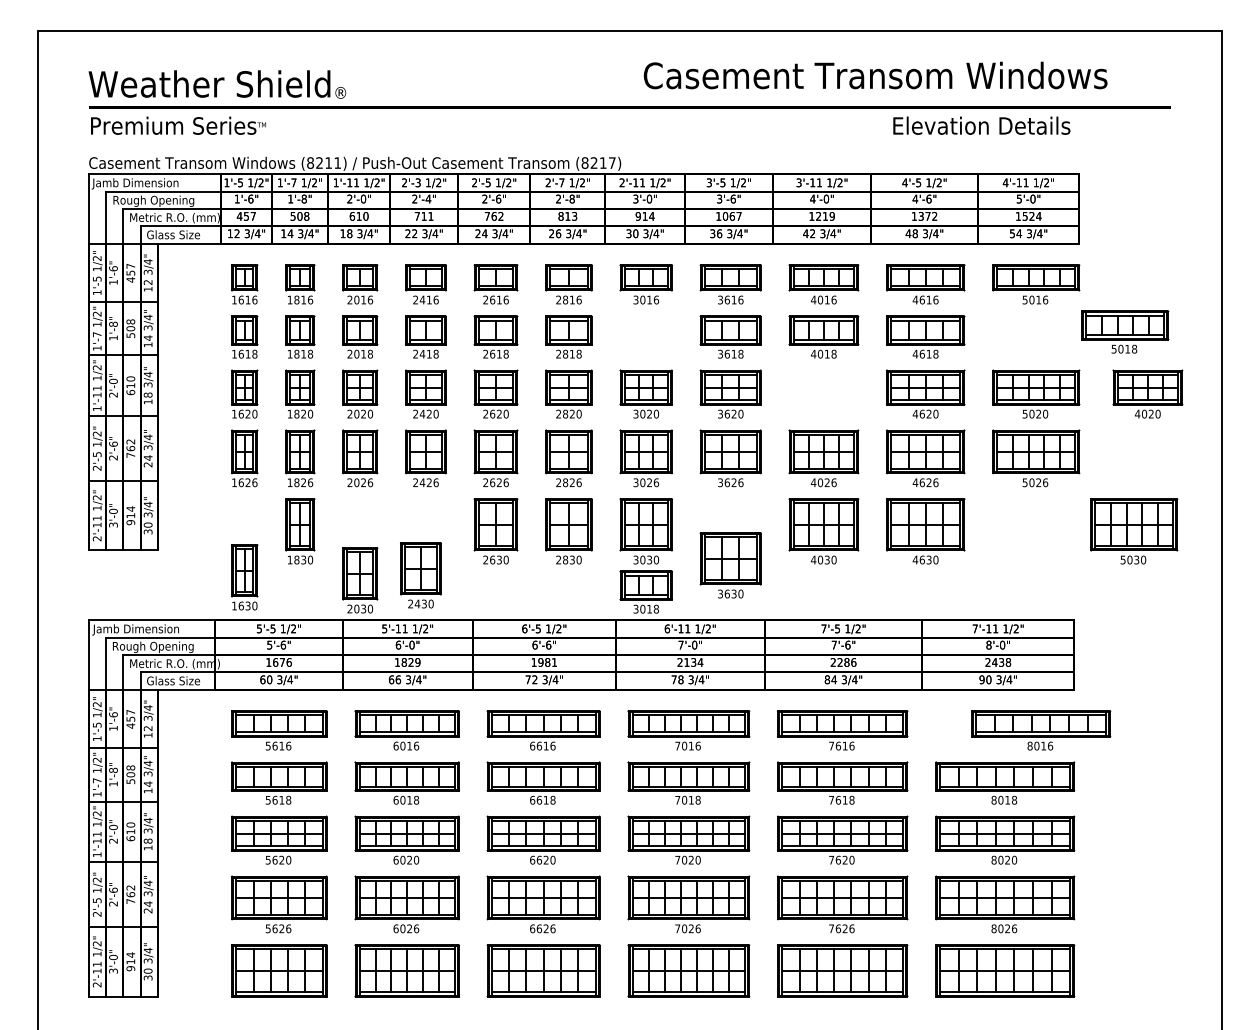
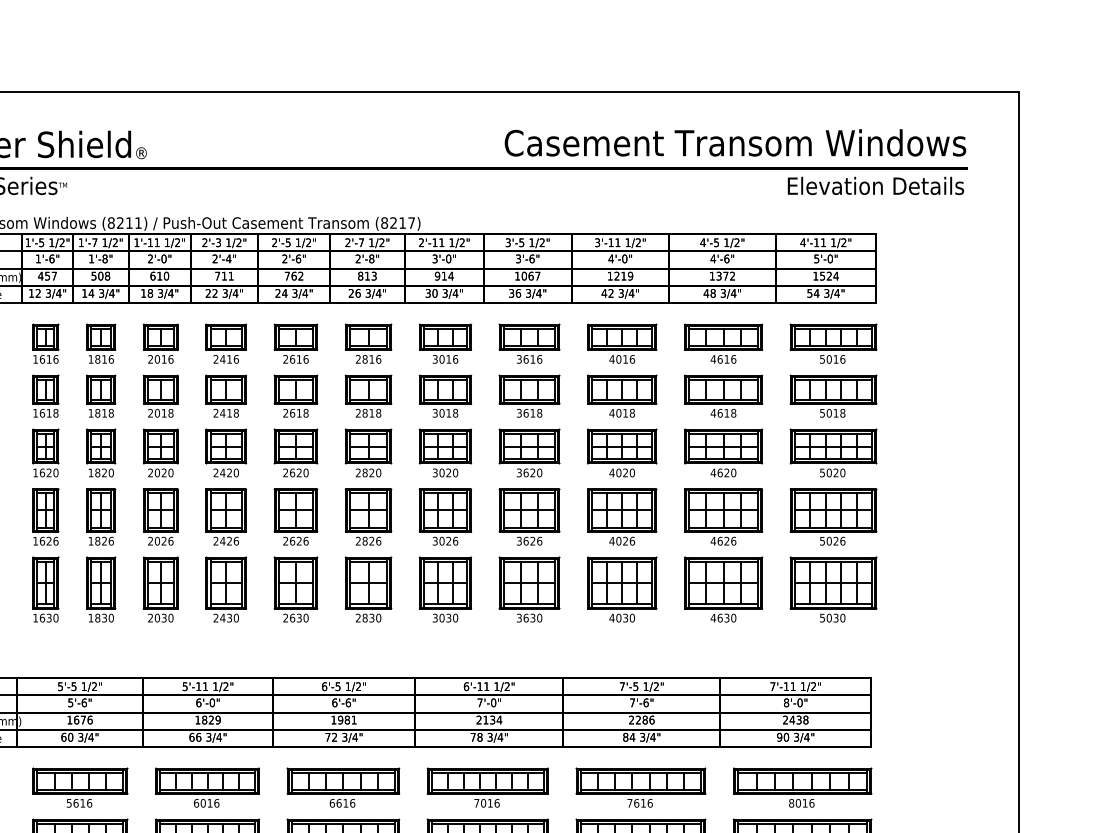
text: (875, 75) -> (735, 142), moved
text: (981, 125) -> (875, 185), moved
part: (1125, 331) -> (833, 395), moved
part: (1147, 393) -> (621, 452), moved
part: (1134, 531) -> (833, 589), moved
part: (730, 565) -> (529, 589), moved
part: (420, 575) -> (225, 589), moved
part: (244, 577) -> (45, 589), moved
part: (360, 580) -> (161, 589), moved
part: (645, 591) -> (444, 395), moved
part: (1041, 730) -> (802, 787), moved

